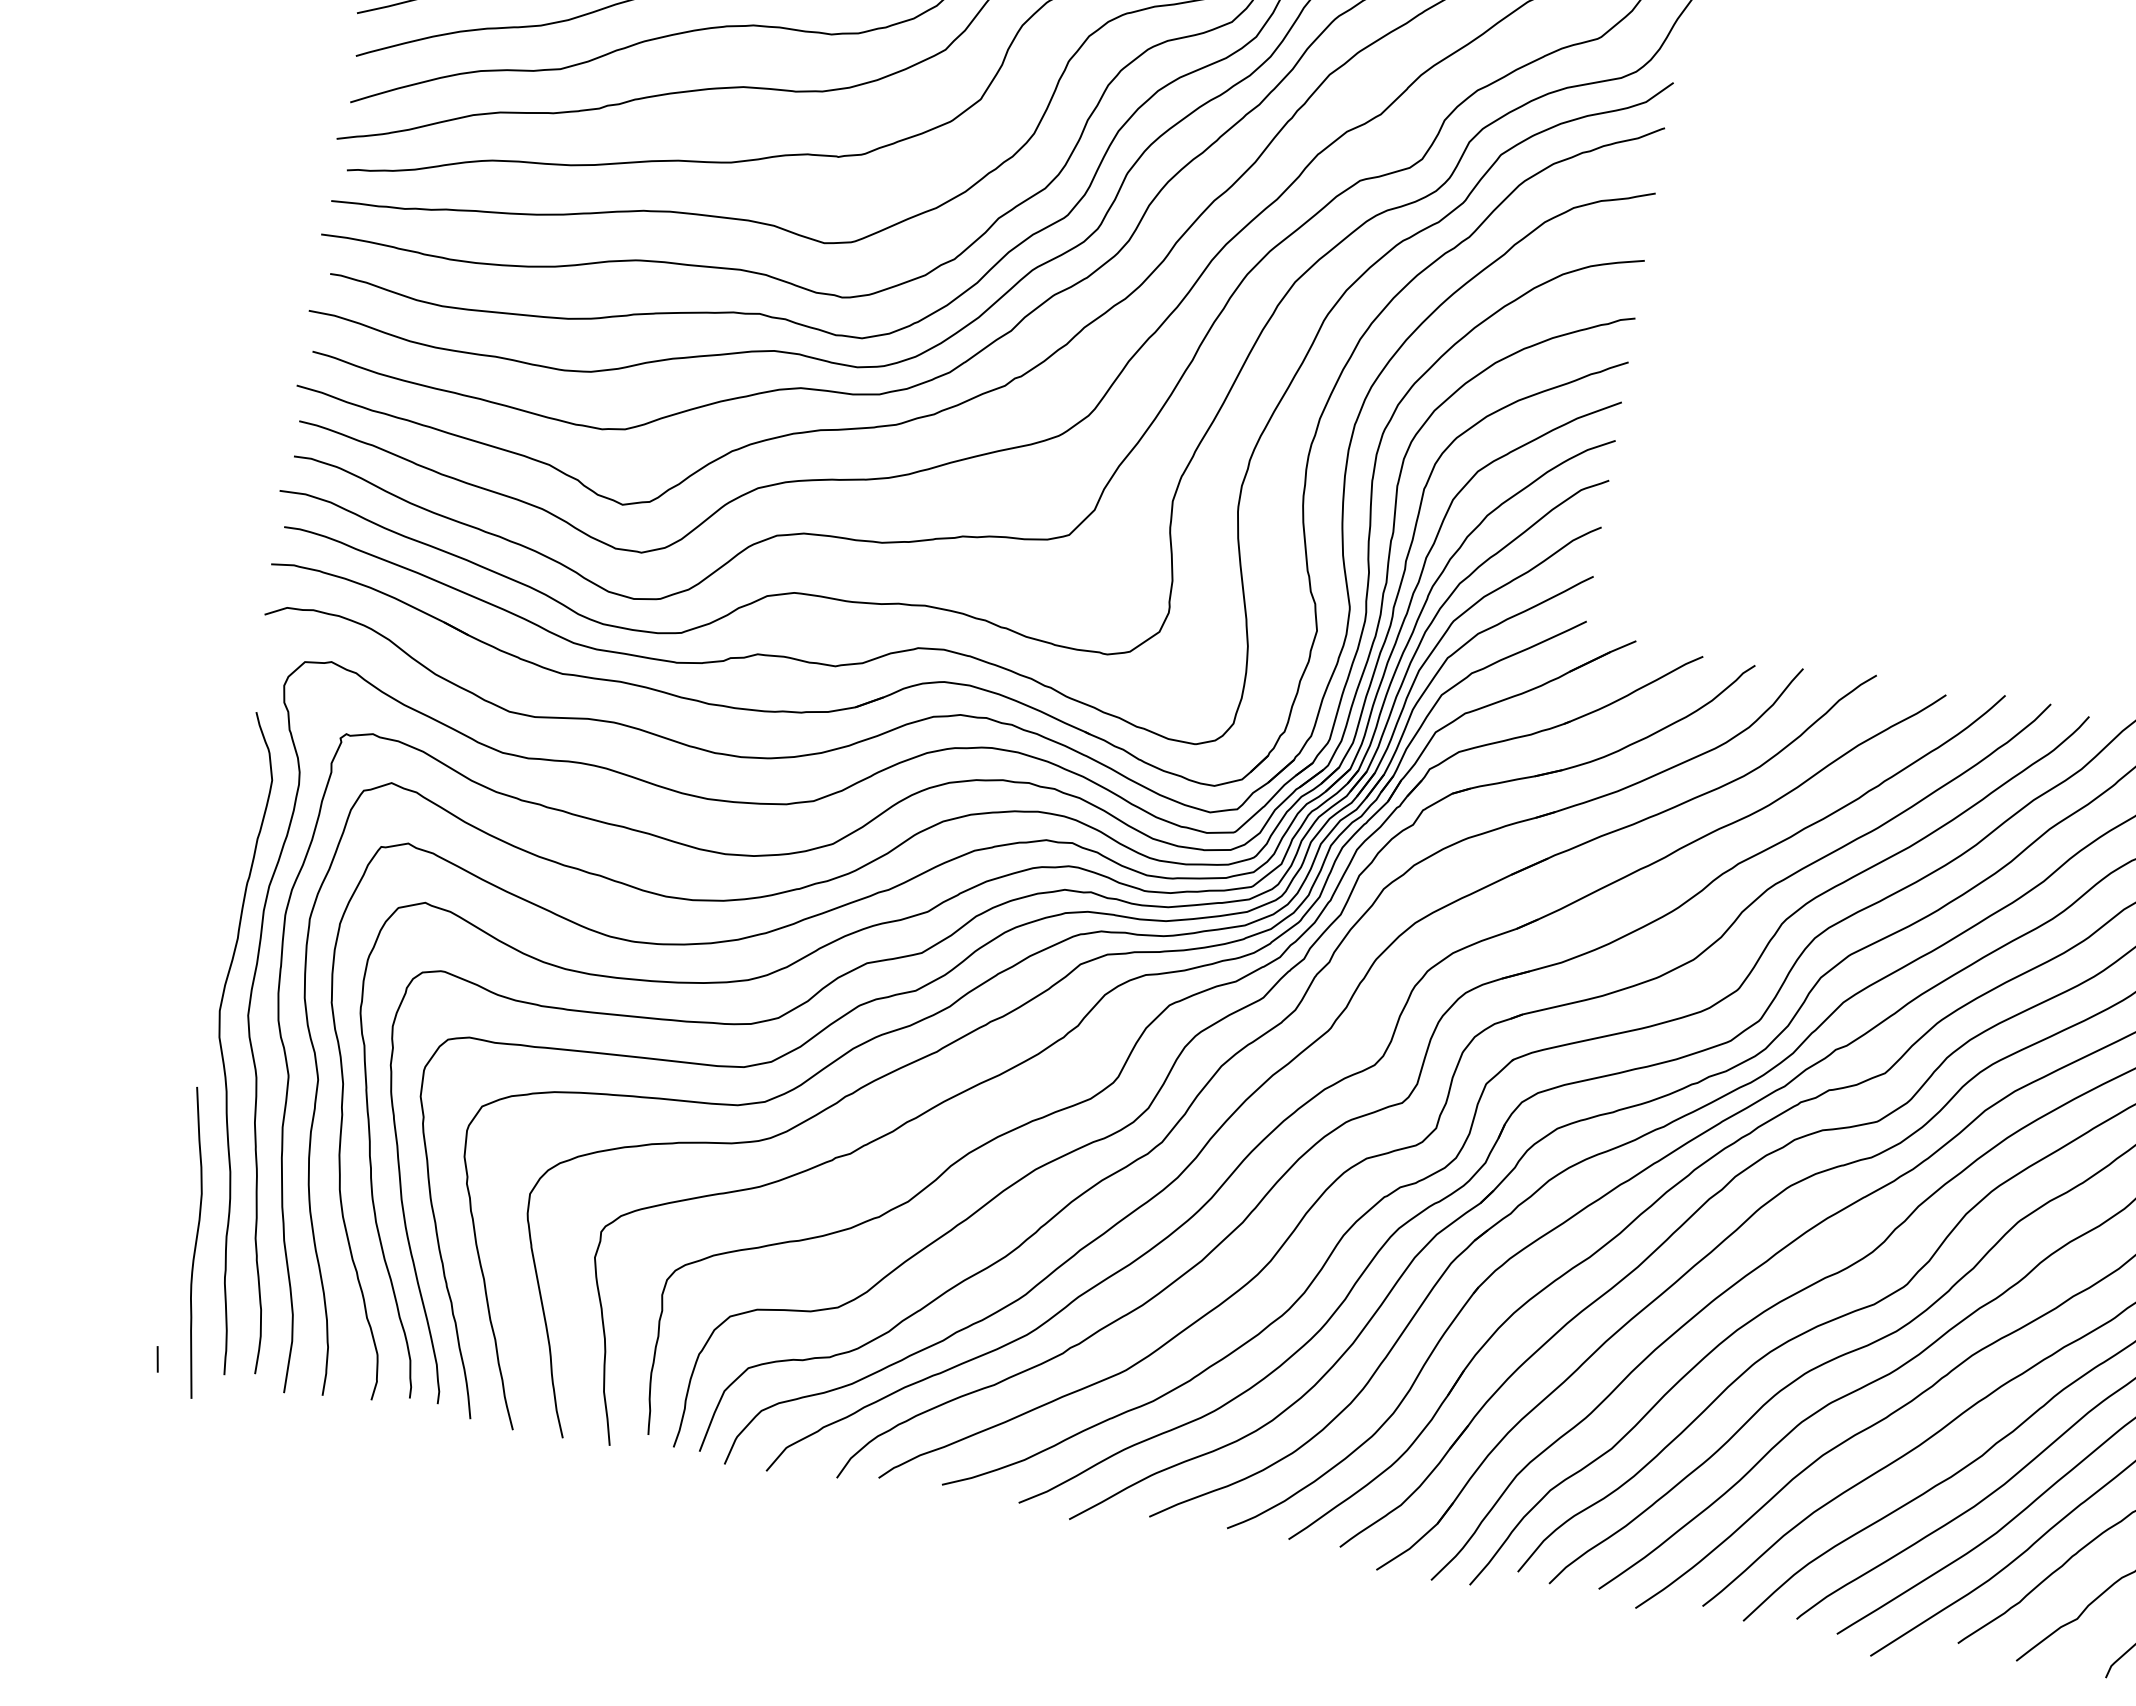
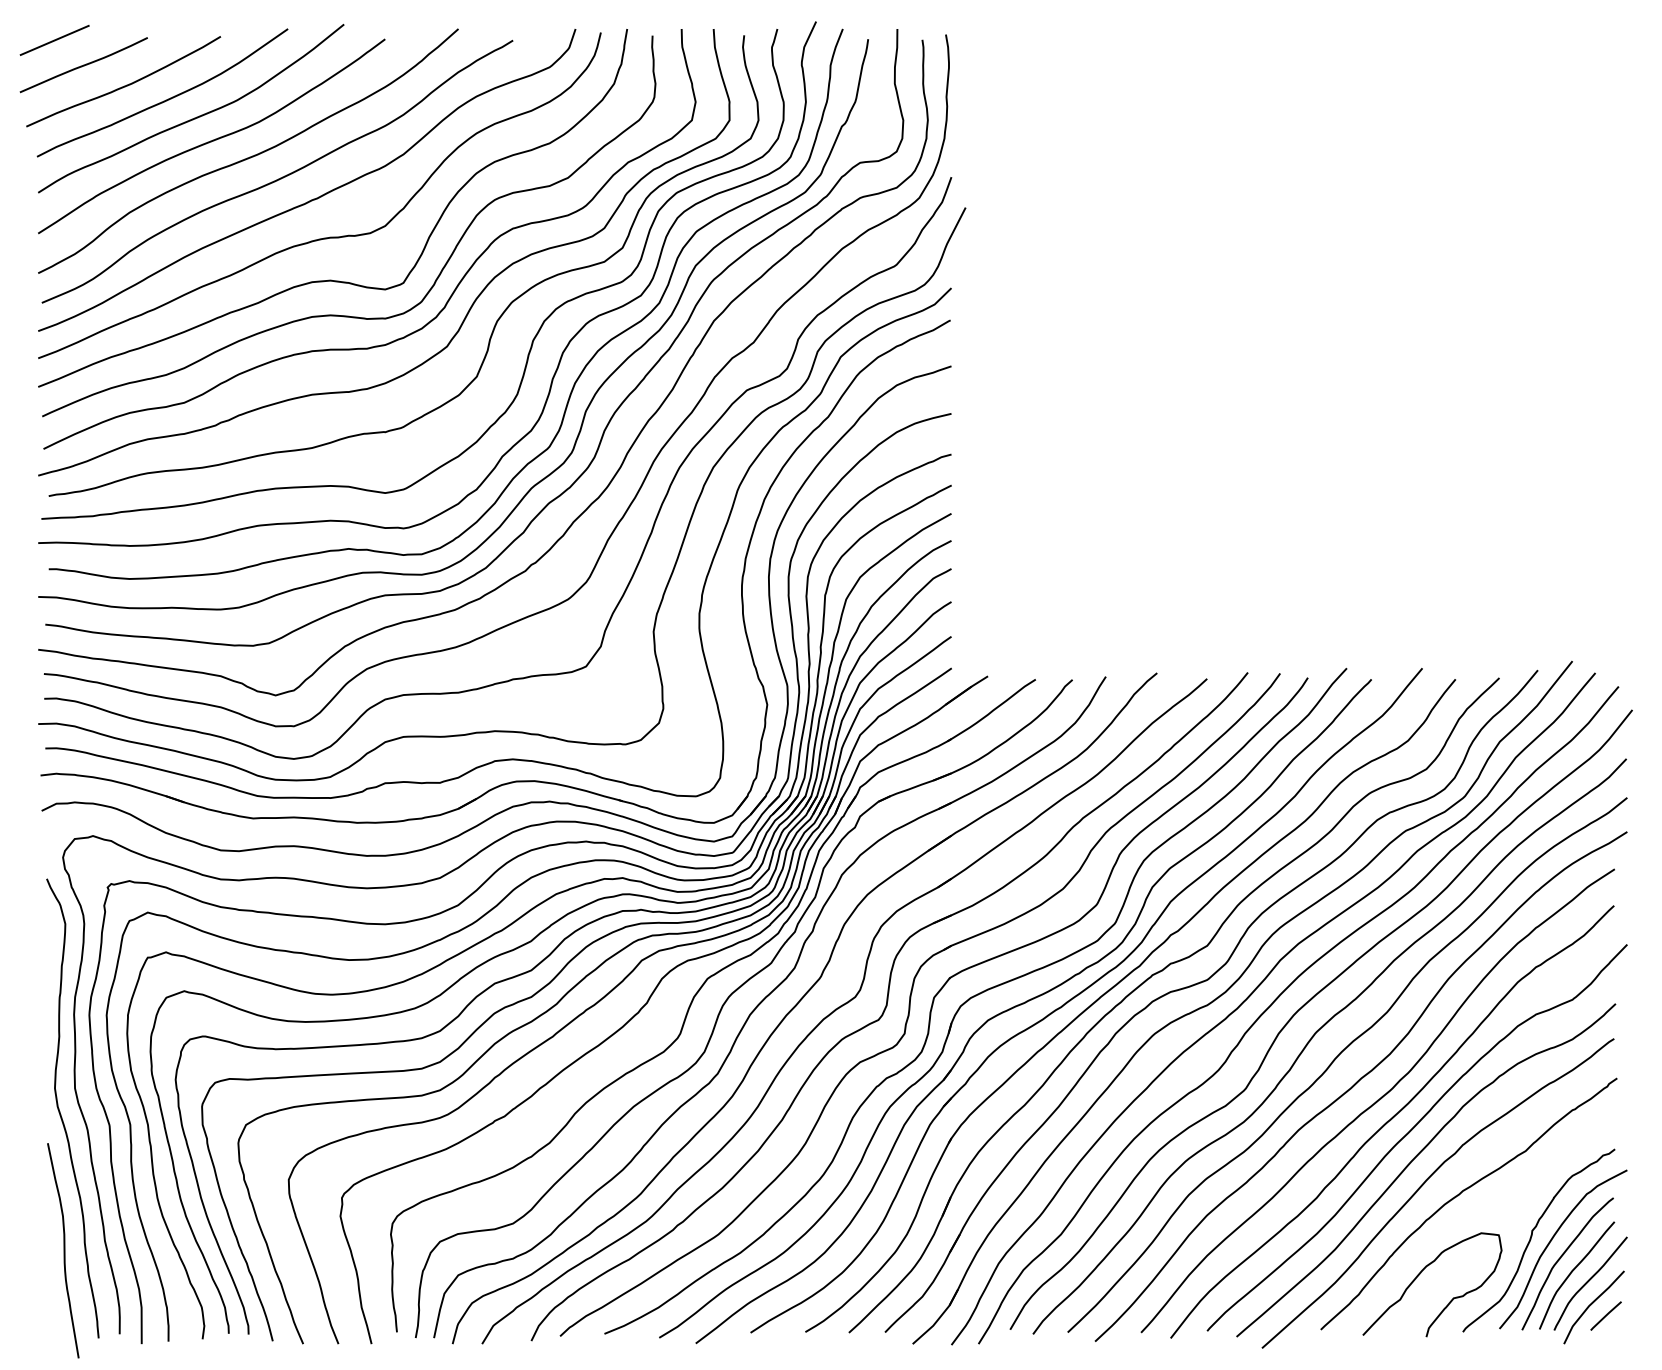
line: (156, 1358) -> (50, 1334), removed

